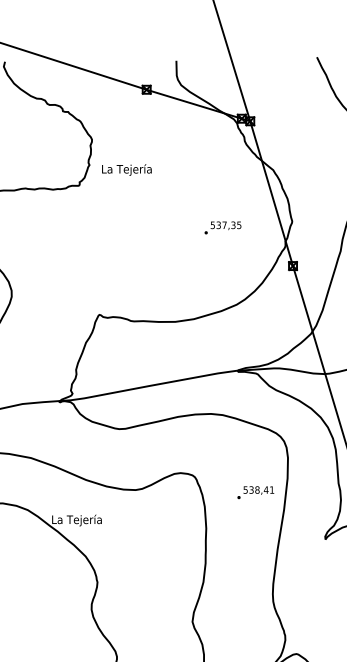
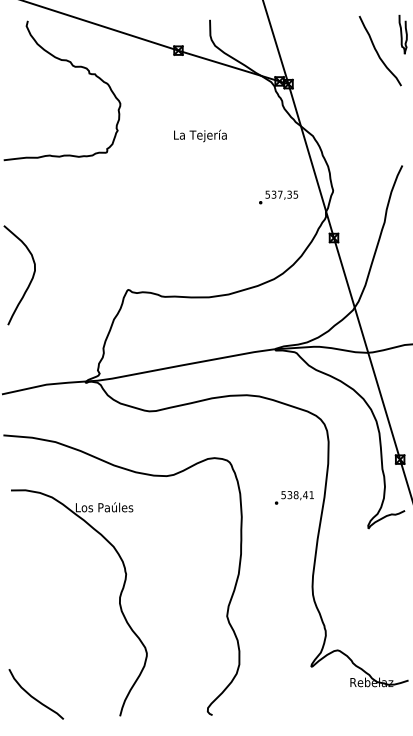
text: (126, 169) -> (200, 135), moved
text: (222, 227) -> (278, 197), moved
text: (255, 492) -> (294, 497), moved
text: (77, 520) -> (104, 508), La Tejería -> Los Paúles

